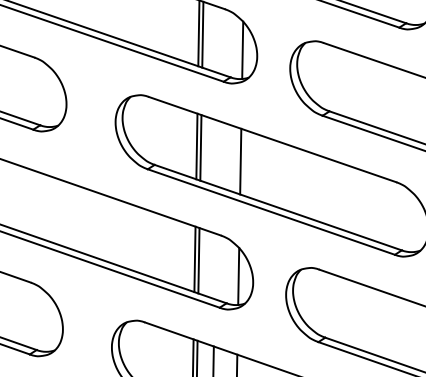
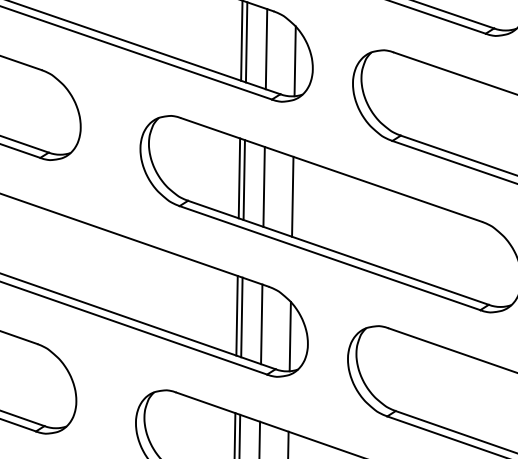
line: (218, 40) -> (265, 49), added
line: (216, 153) -> (263, 186), added
line: (214, 266) -> (260, 324), added

